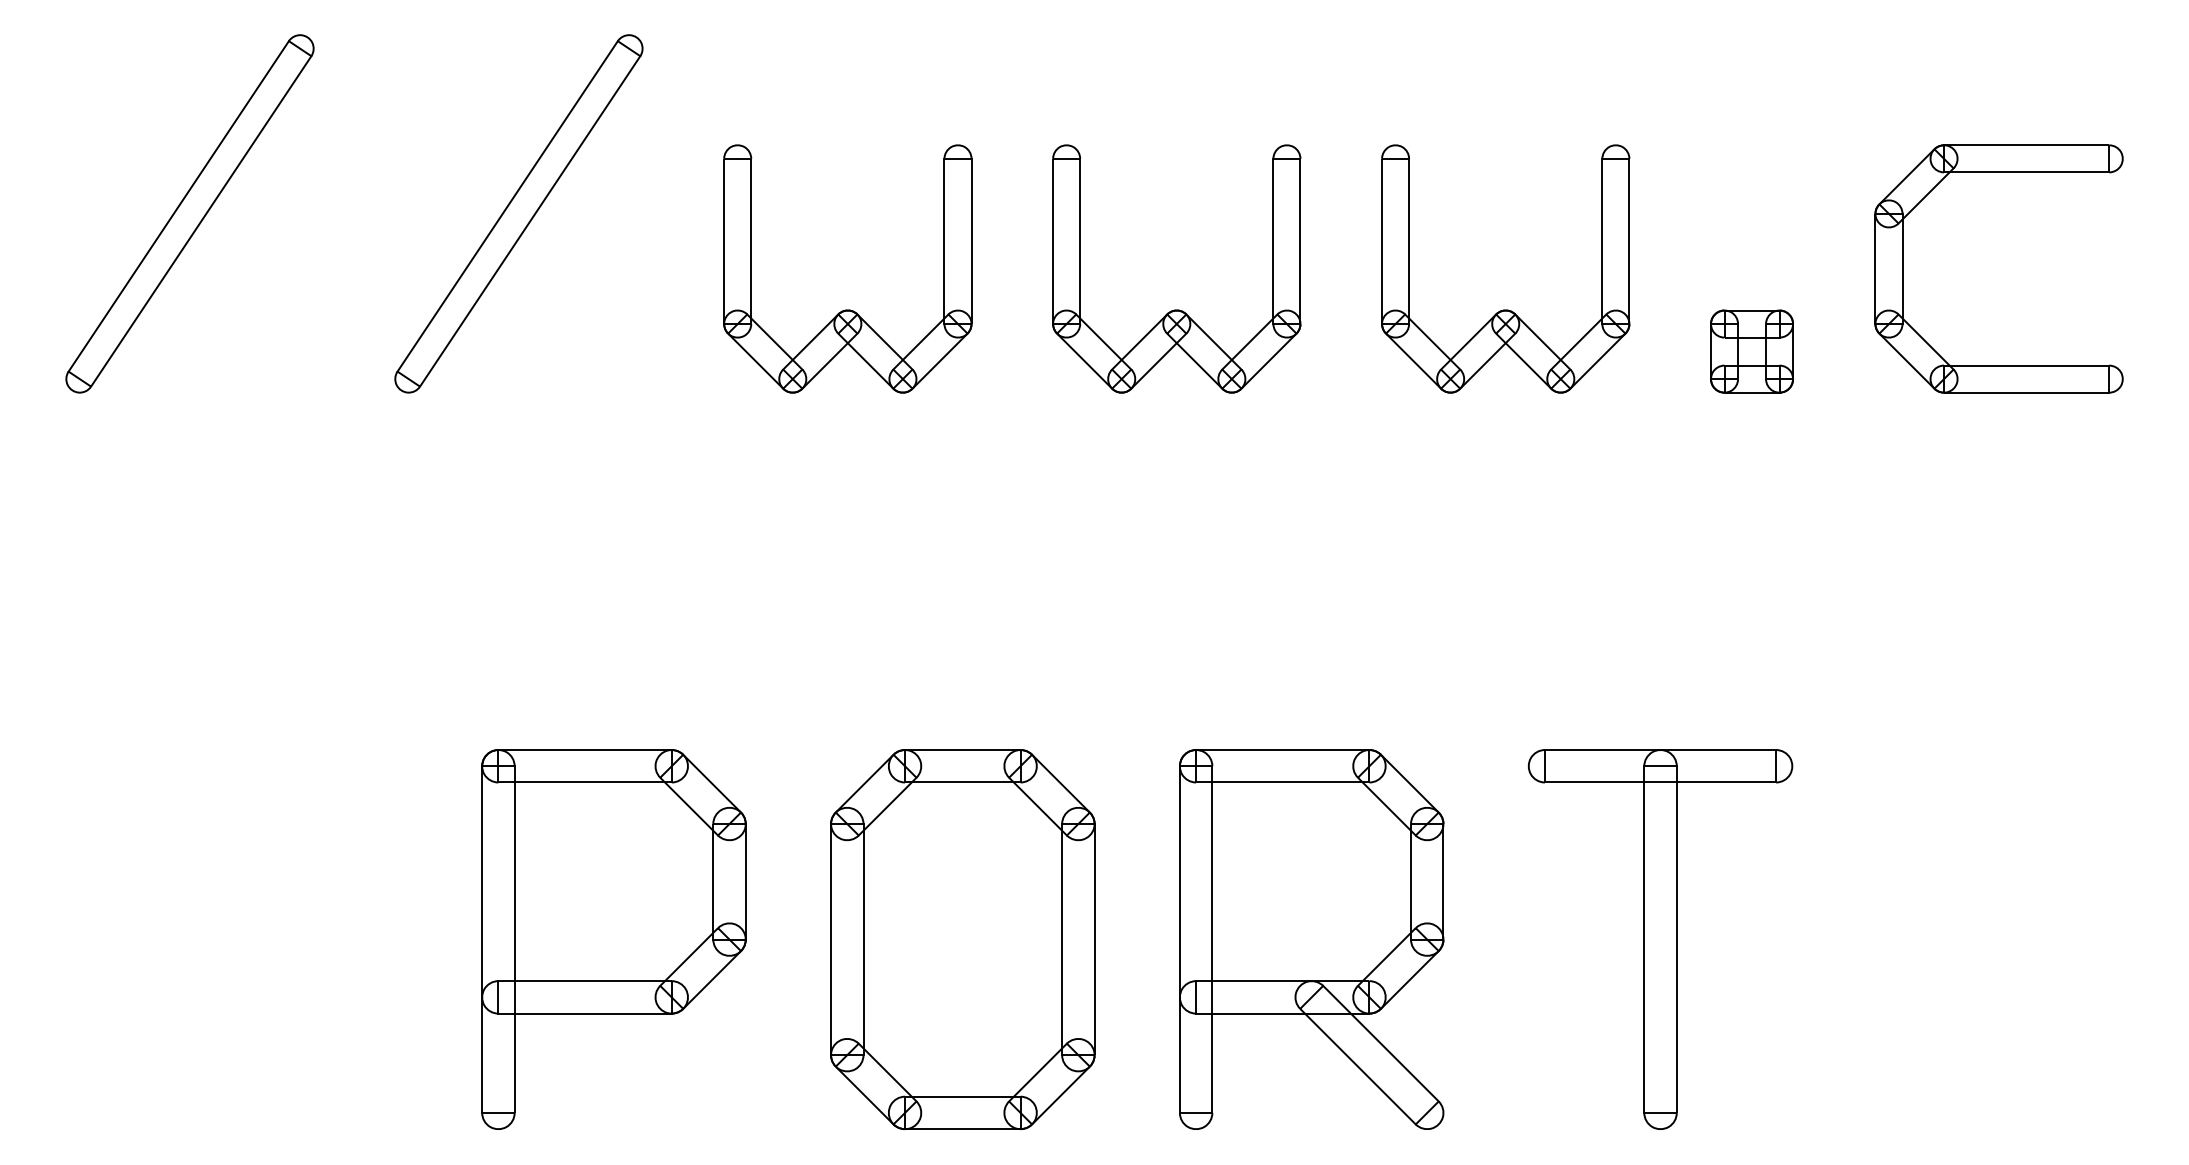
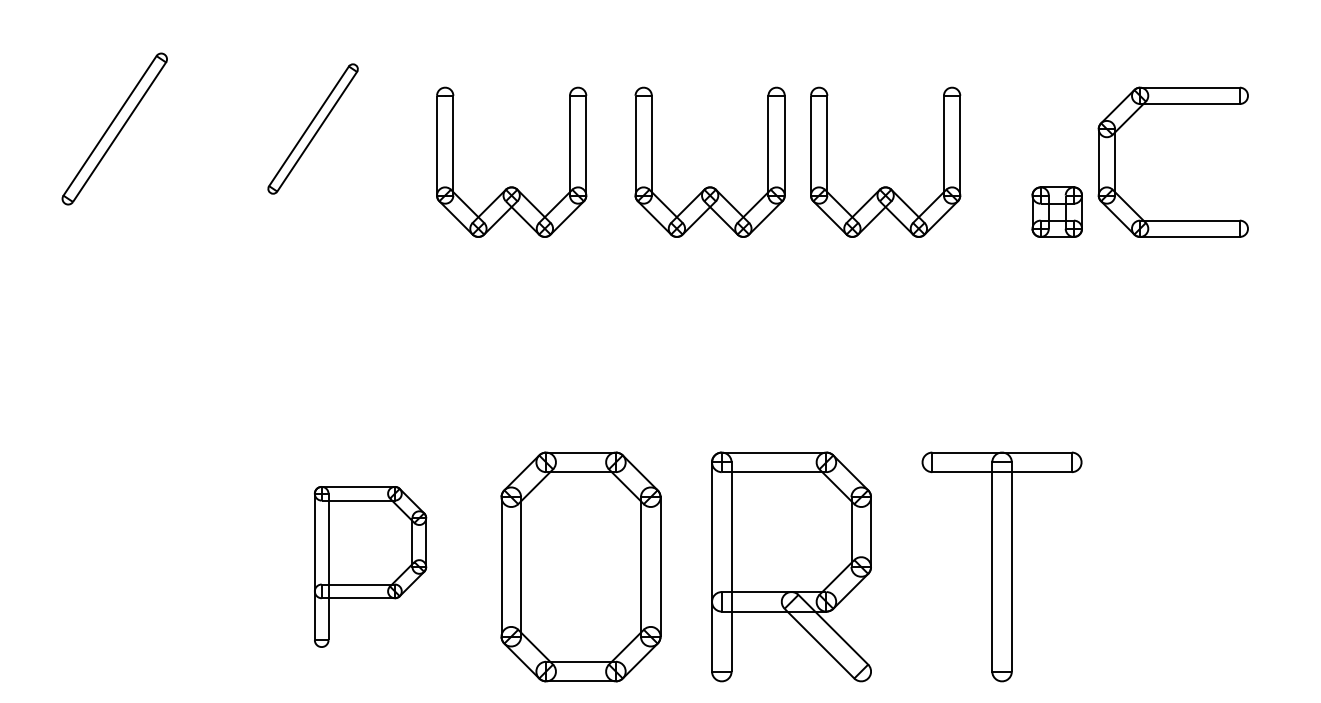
part: (1997, 173) -> (1172, 104), moved
part: (189, 212) -> (114, 128), size x0.7
part: (517, 212) -> (312, 128), size x0.6
part: (1505, 309) -> (885, 186), moved
part: (613, 938) -> (370, 566), size x0.7

